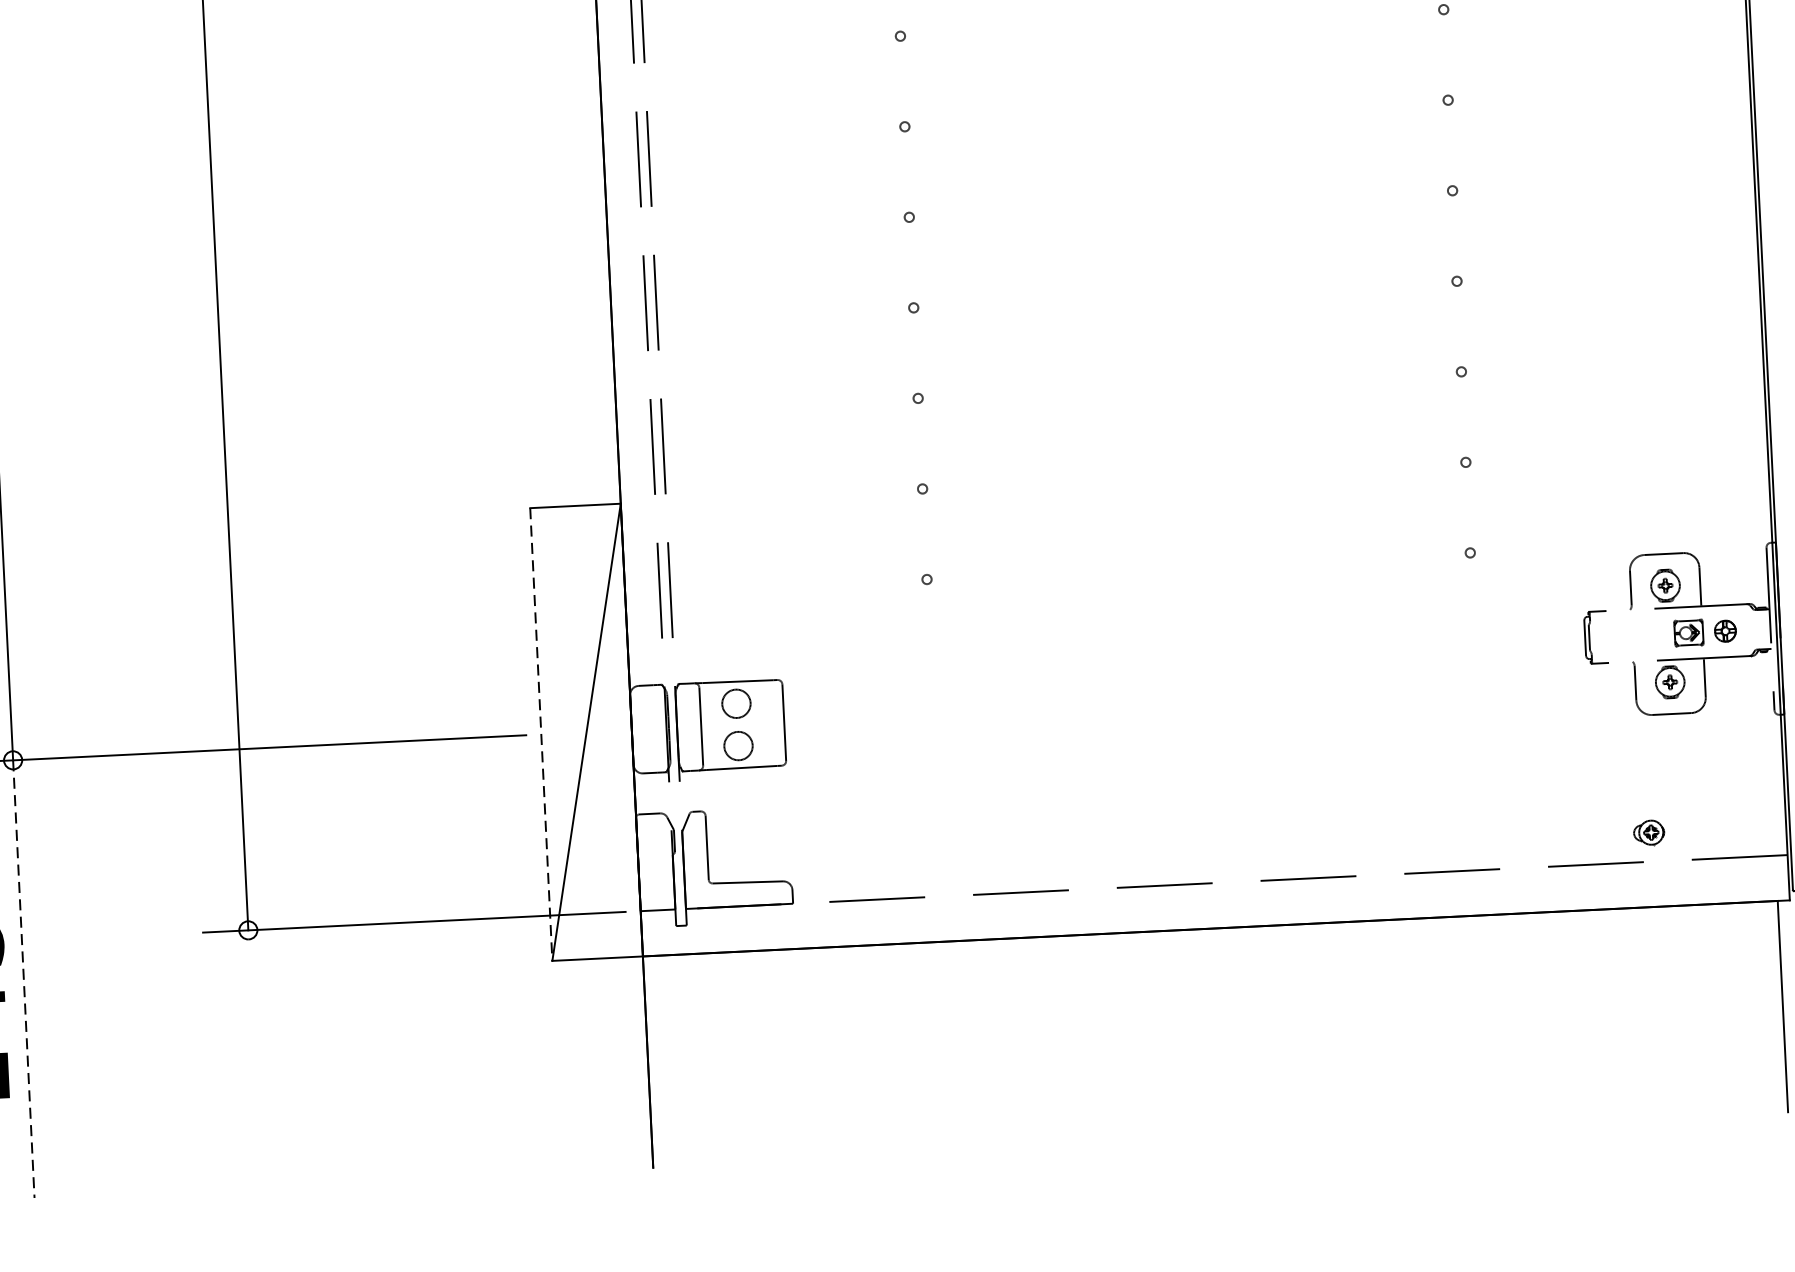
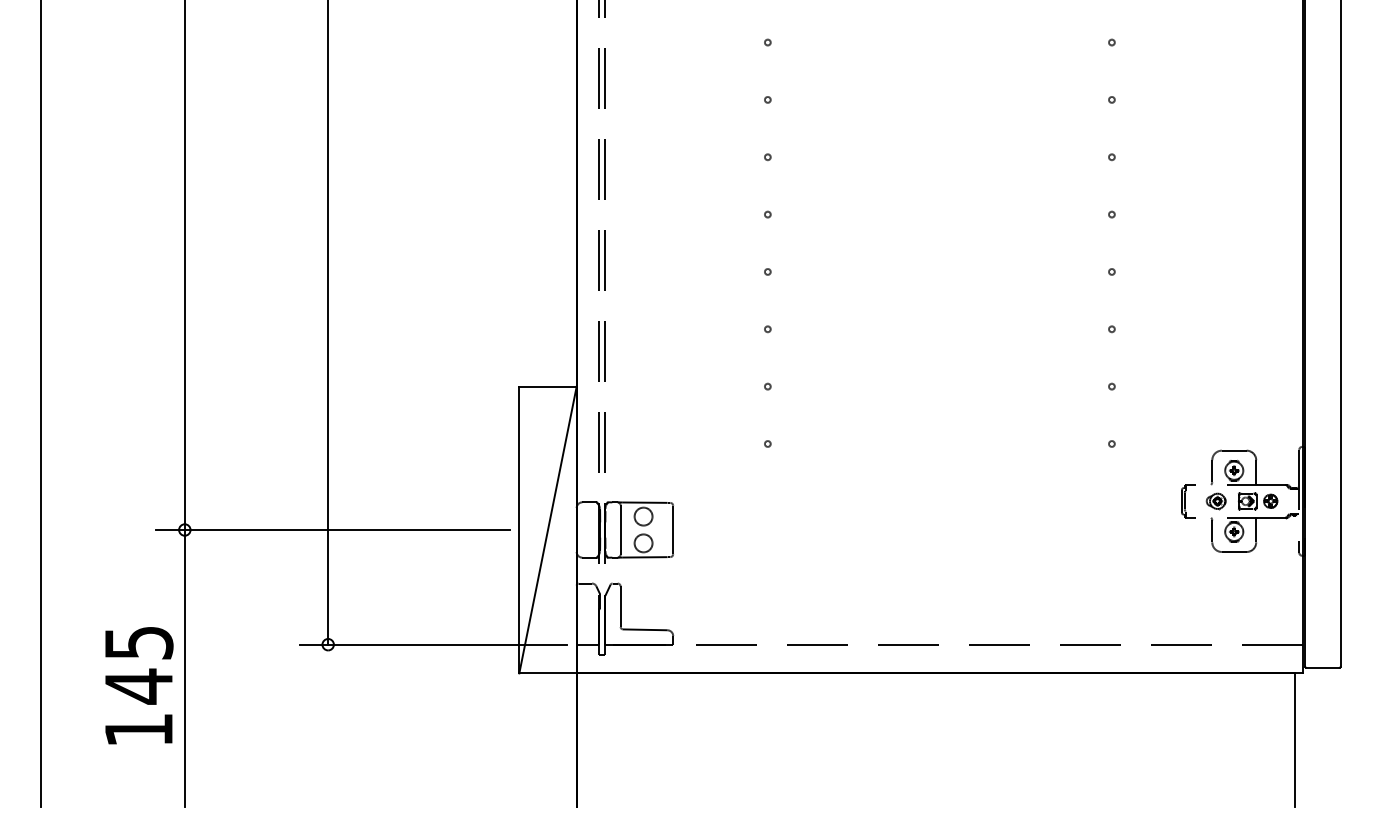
line: (541, 735) -> (519, 530), dashed -> solid
part: (1647, 833) -> (1215, 501), moved
line: (23, 979) -> (184, 668), dashed -> solid

